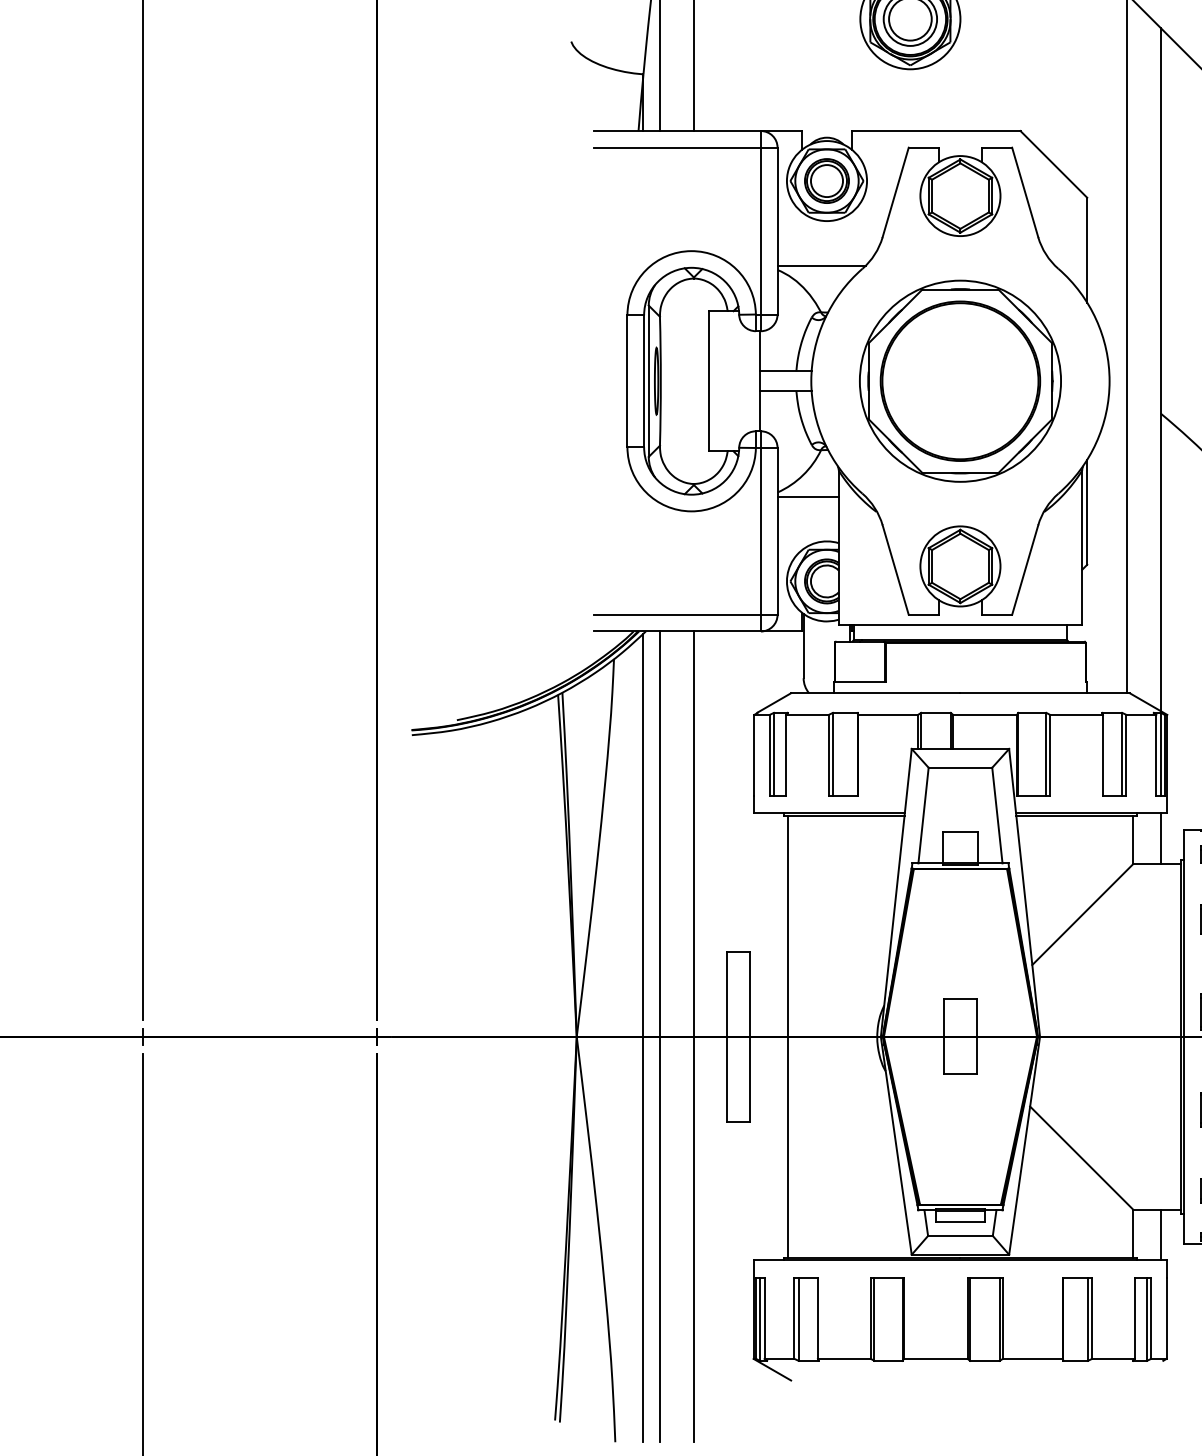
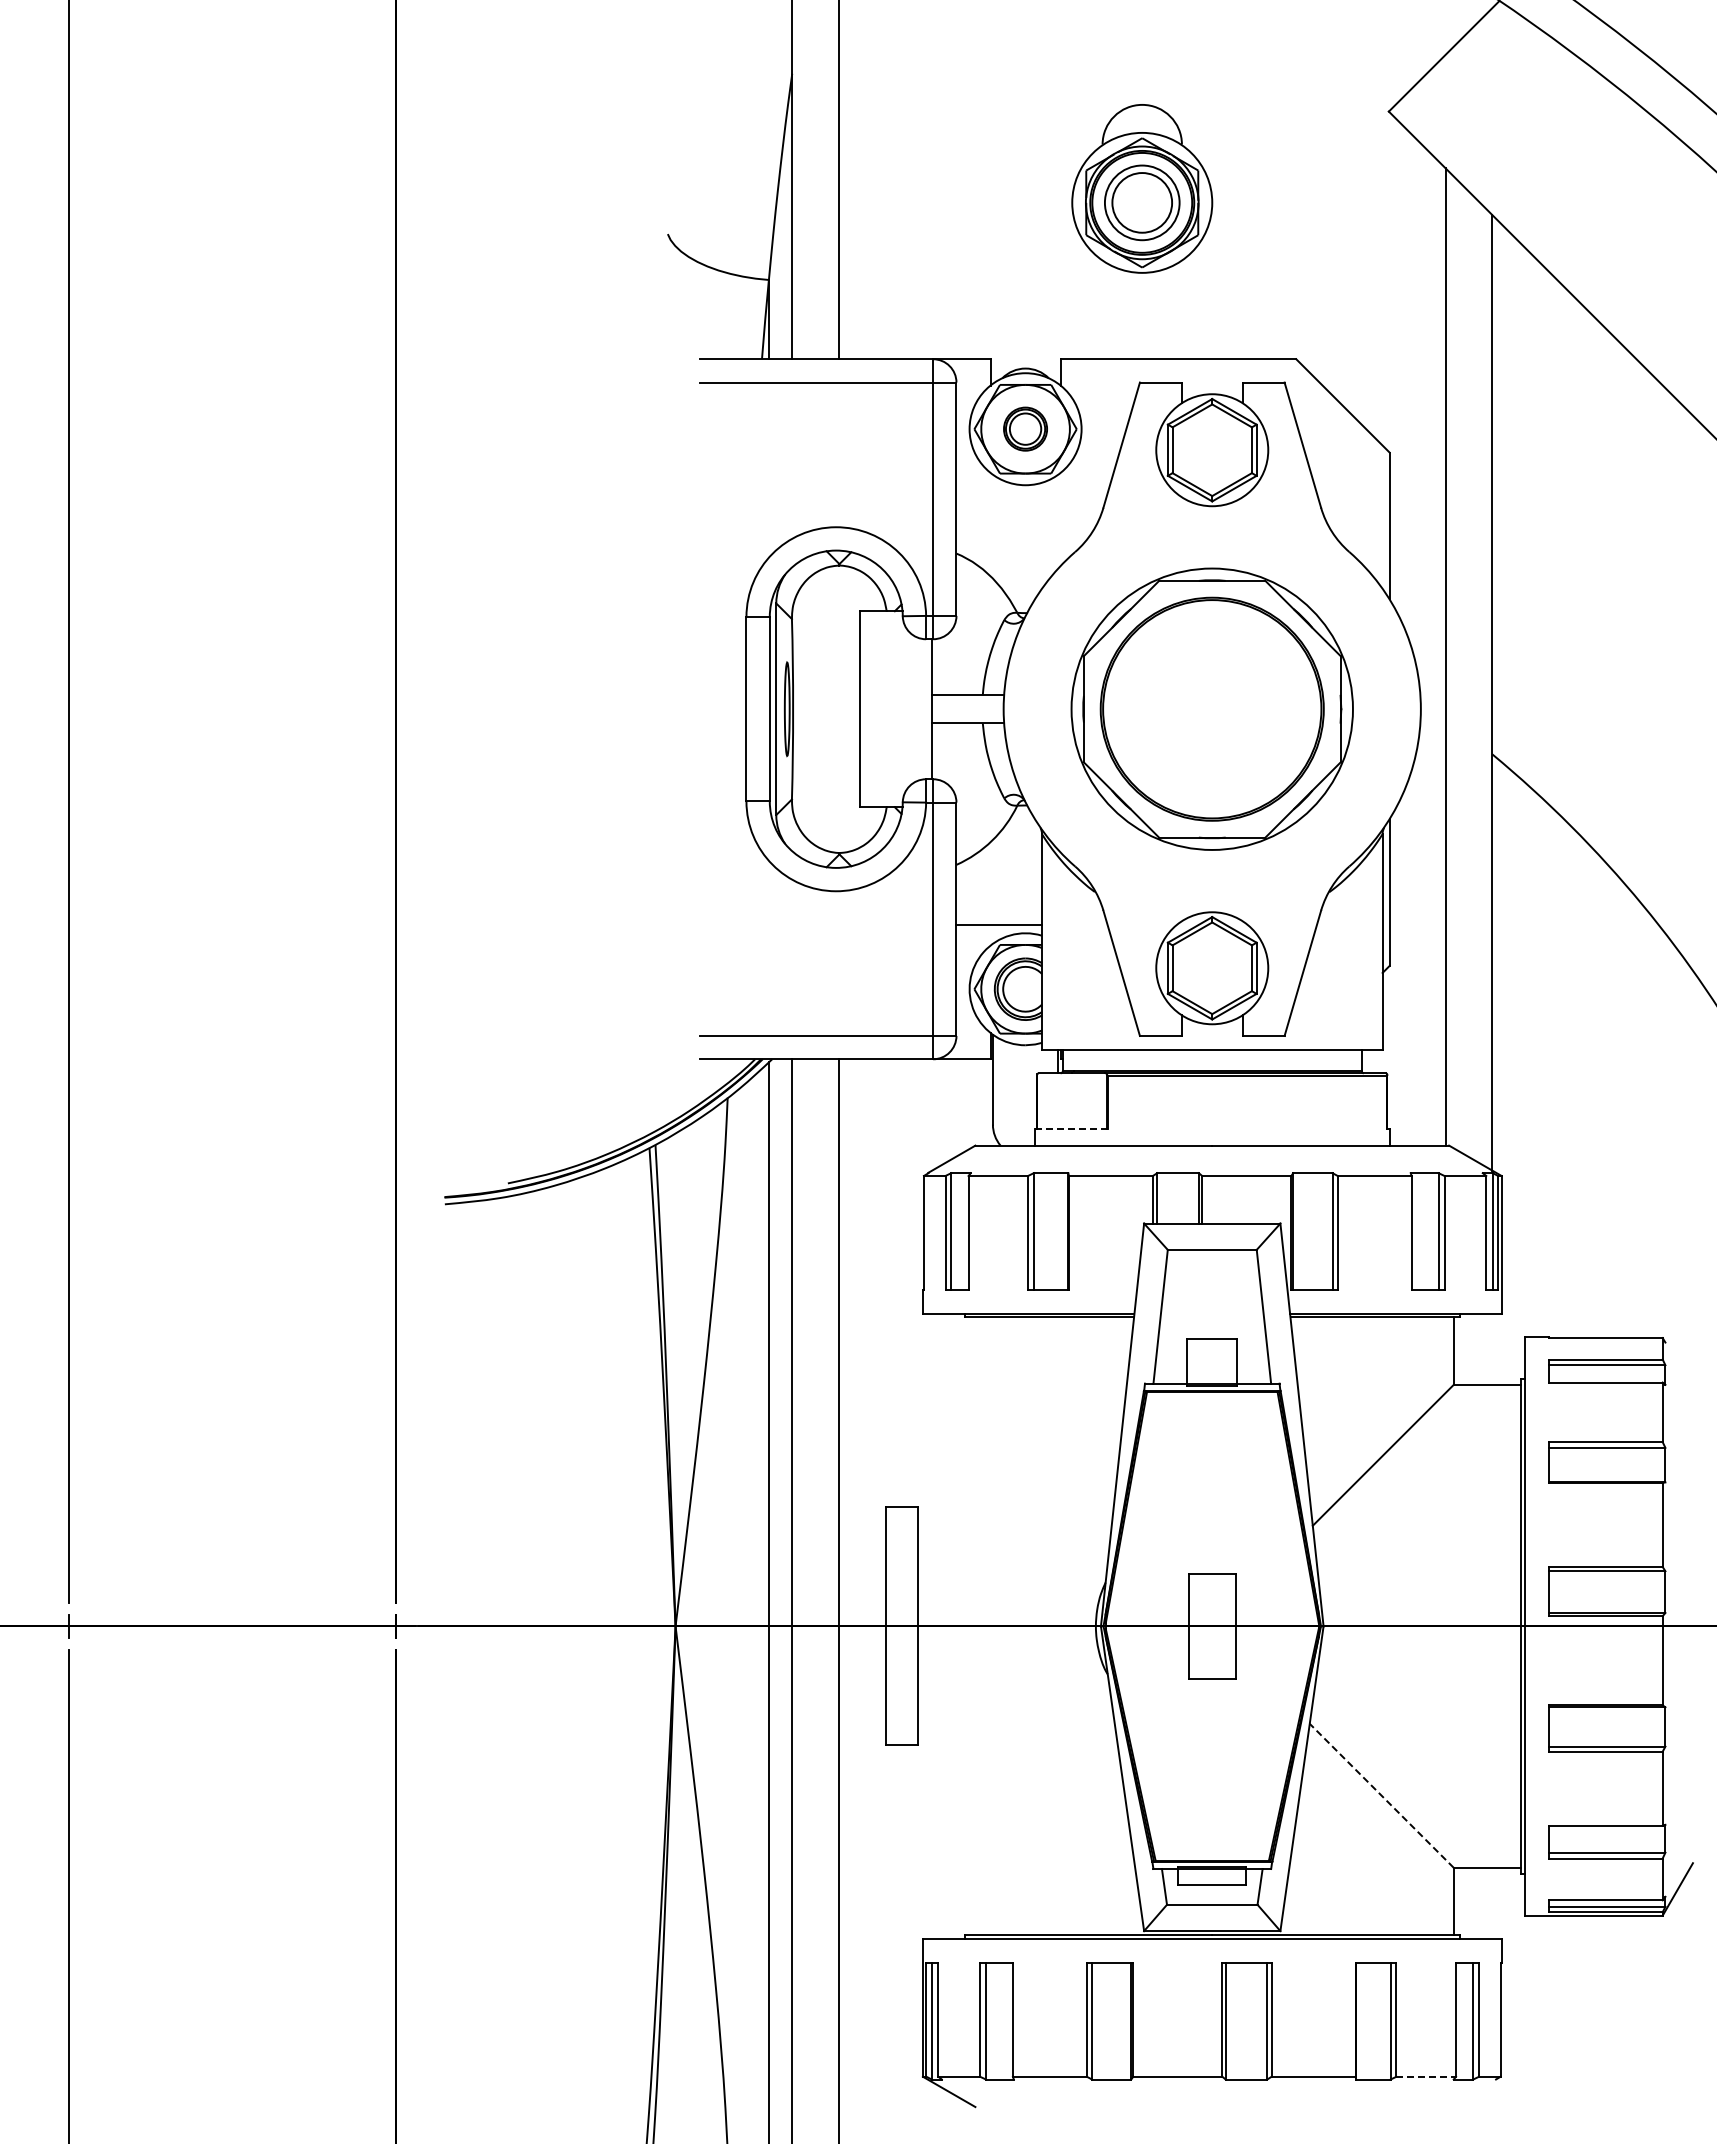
part: (826, 180) -> (1025, 428), size x0.7
line: (821, 265) -> (1017, 547), removed
line: (807, 496) -> (998, 924), moved
line: (859, 681) -> (1071, 1129), solid -> dashed
line: (1160, 838) -> (1492, 1348), removed
line: (787, 1037) -> (970, 1626), removed
line: (1081, 1157) -> (1381, 1795), solid -> dashed
line: (1160, 1235) -> (1492, 1903), removed
line: (1113, 1358) -> (1426, 2076), solid -> dashed

